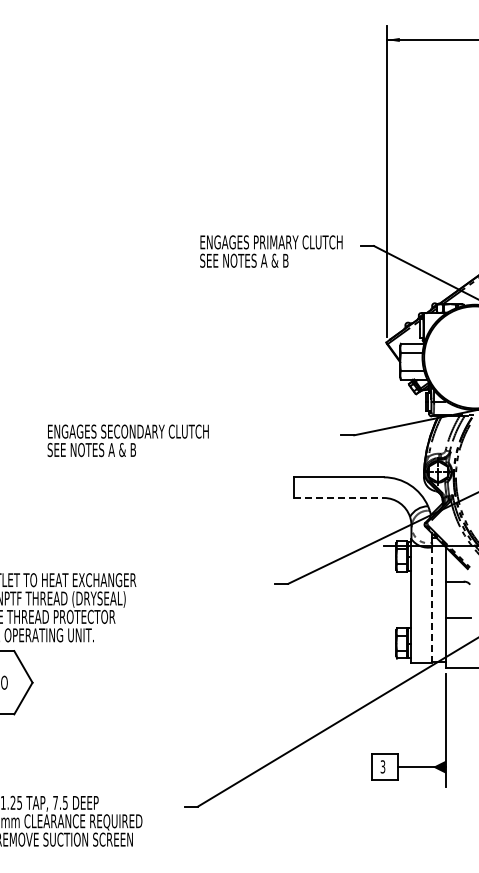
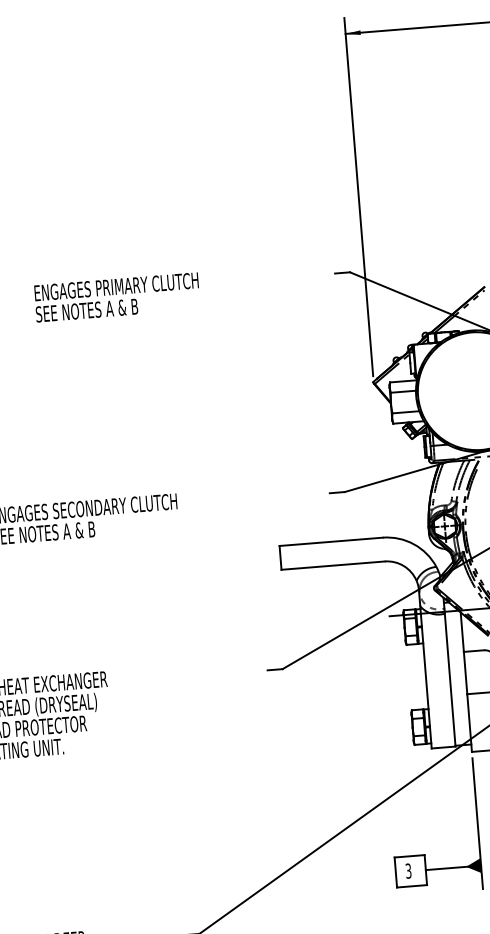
text: (271, 251) -> (117, 297), moved
line: (339, 498) -> (333, 566), dashed -> solid
line: (432, 604) -> (450, 679), dashed -> solid

